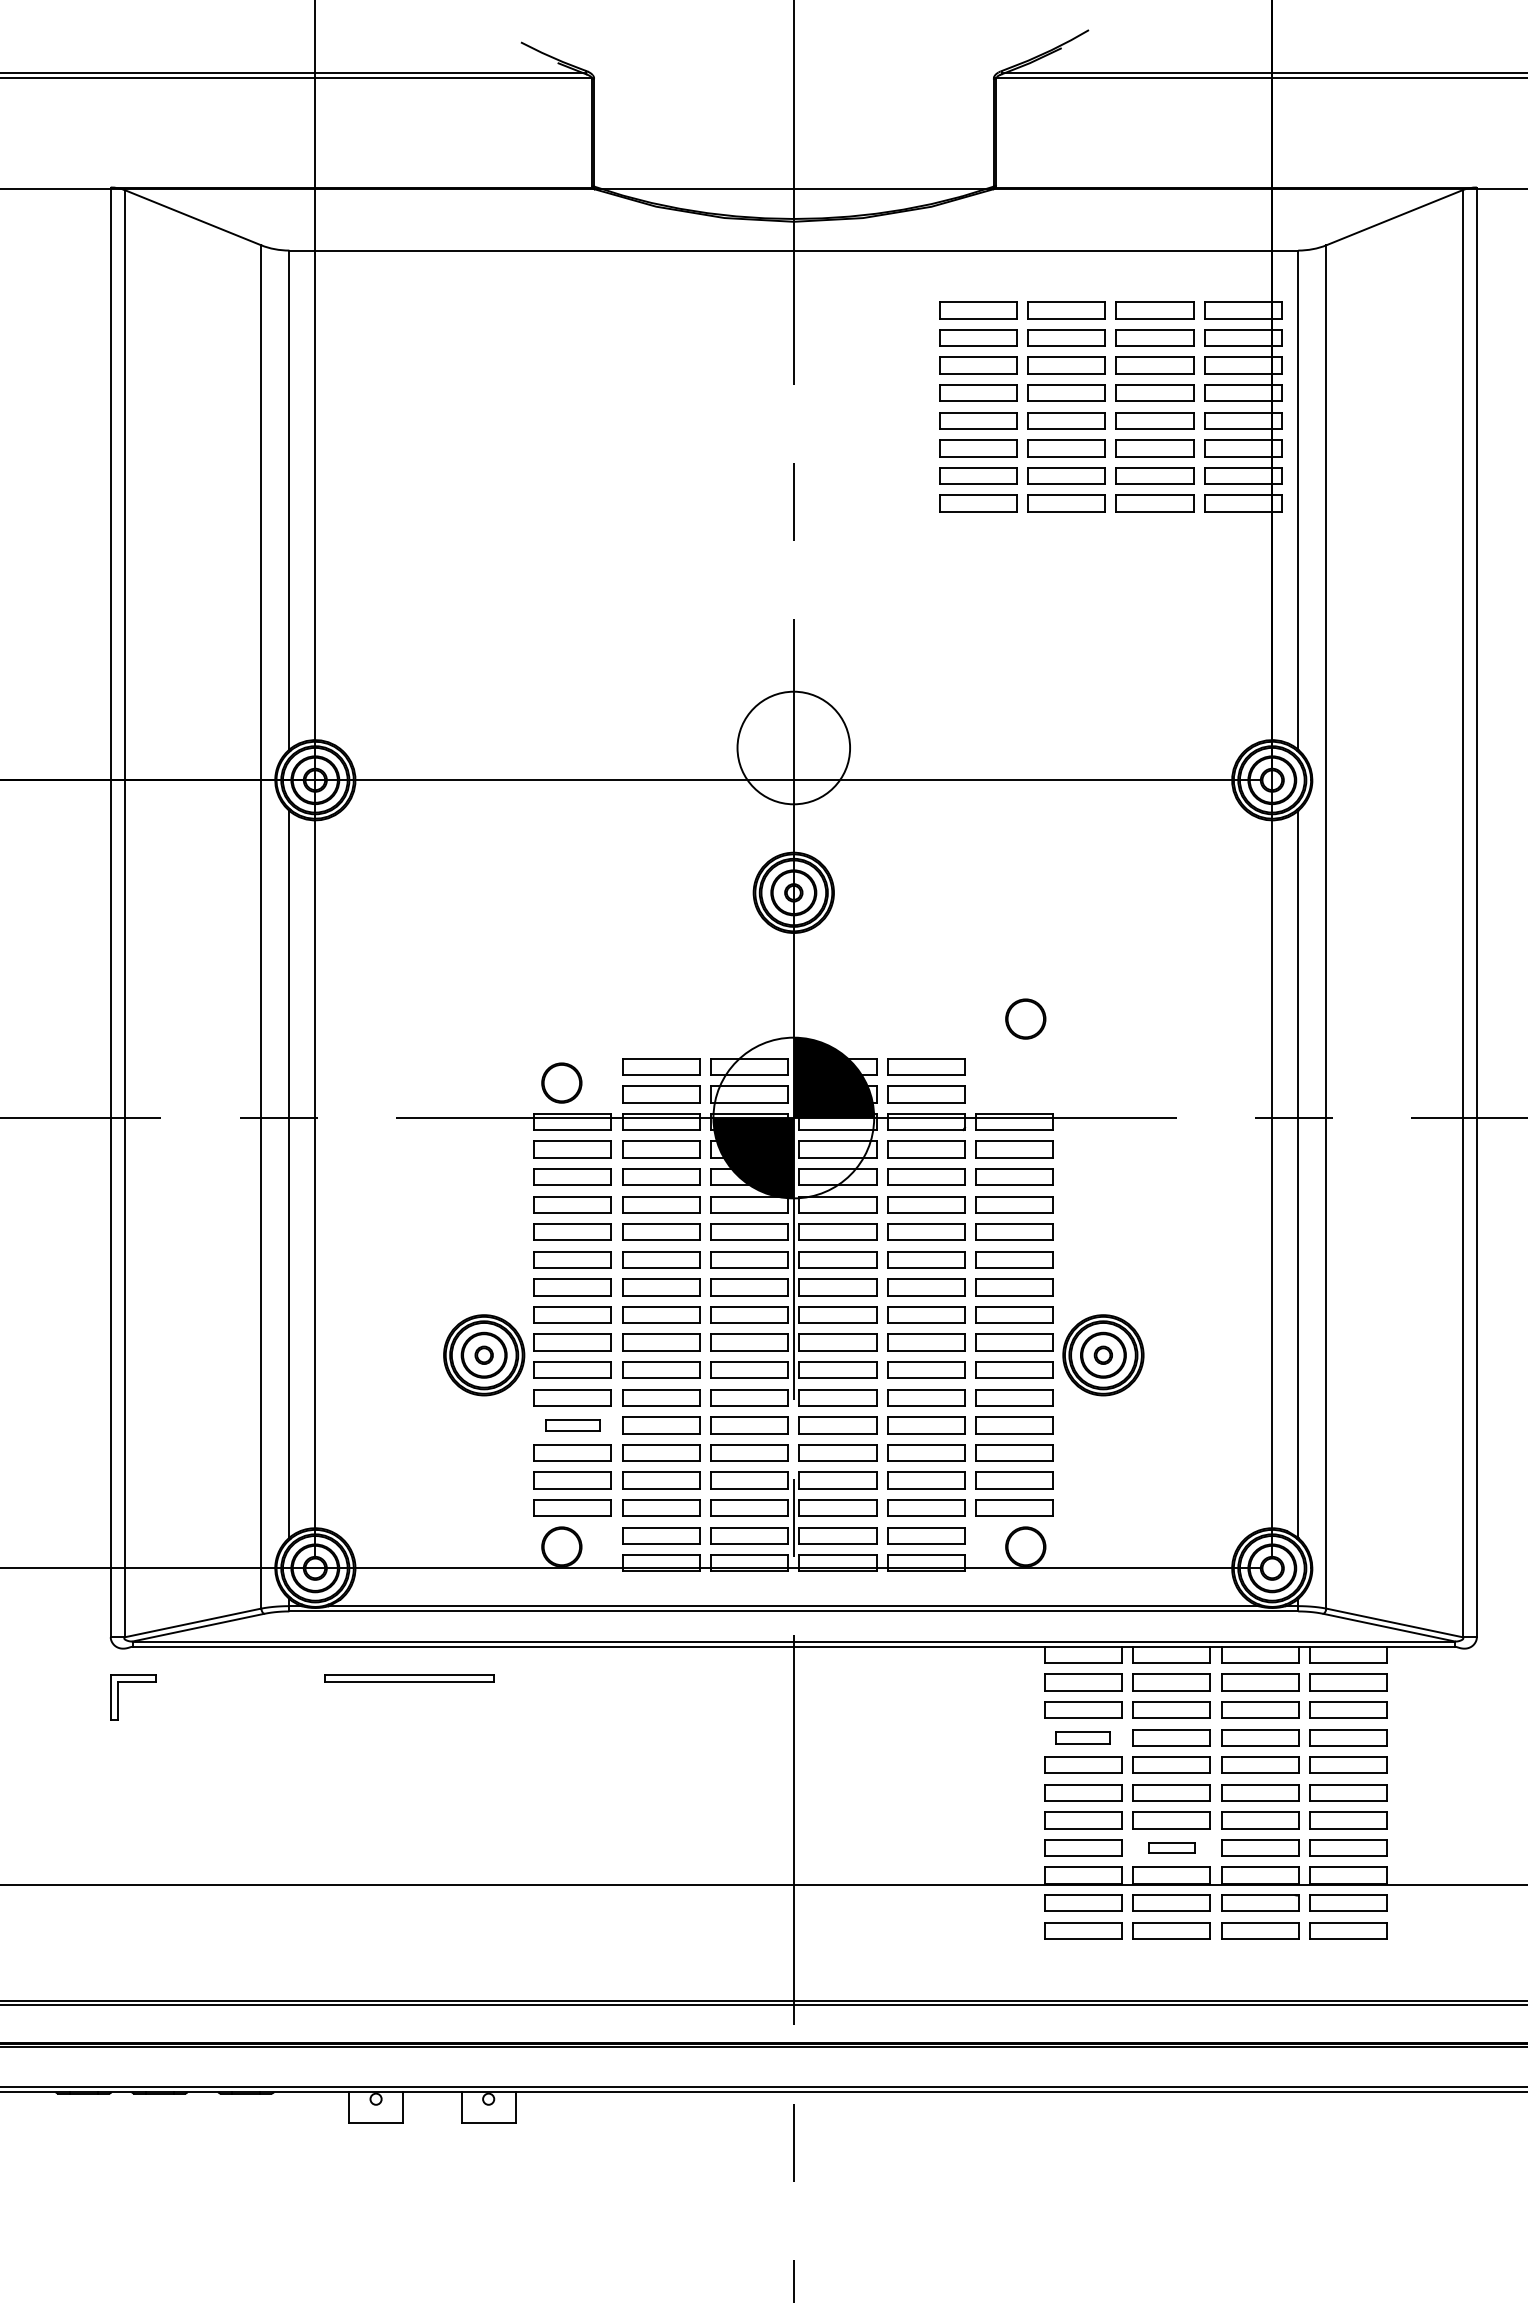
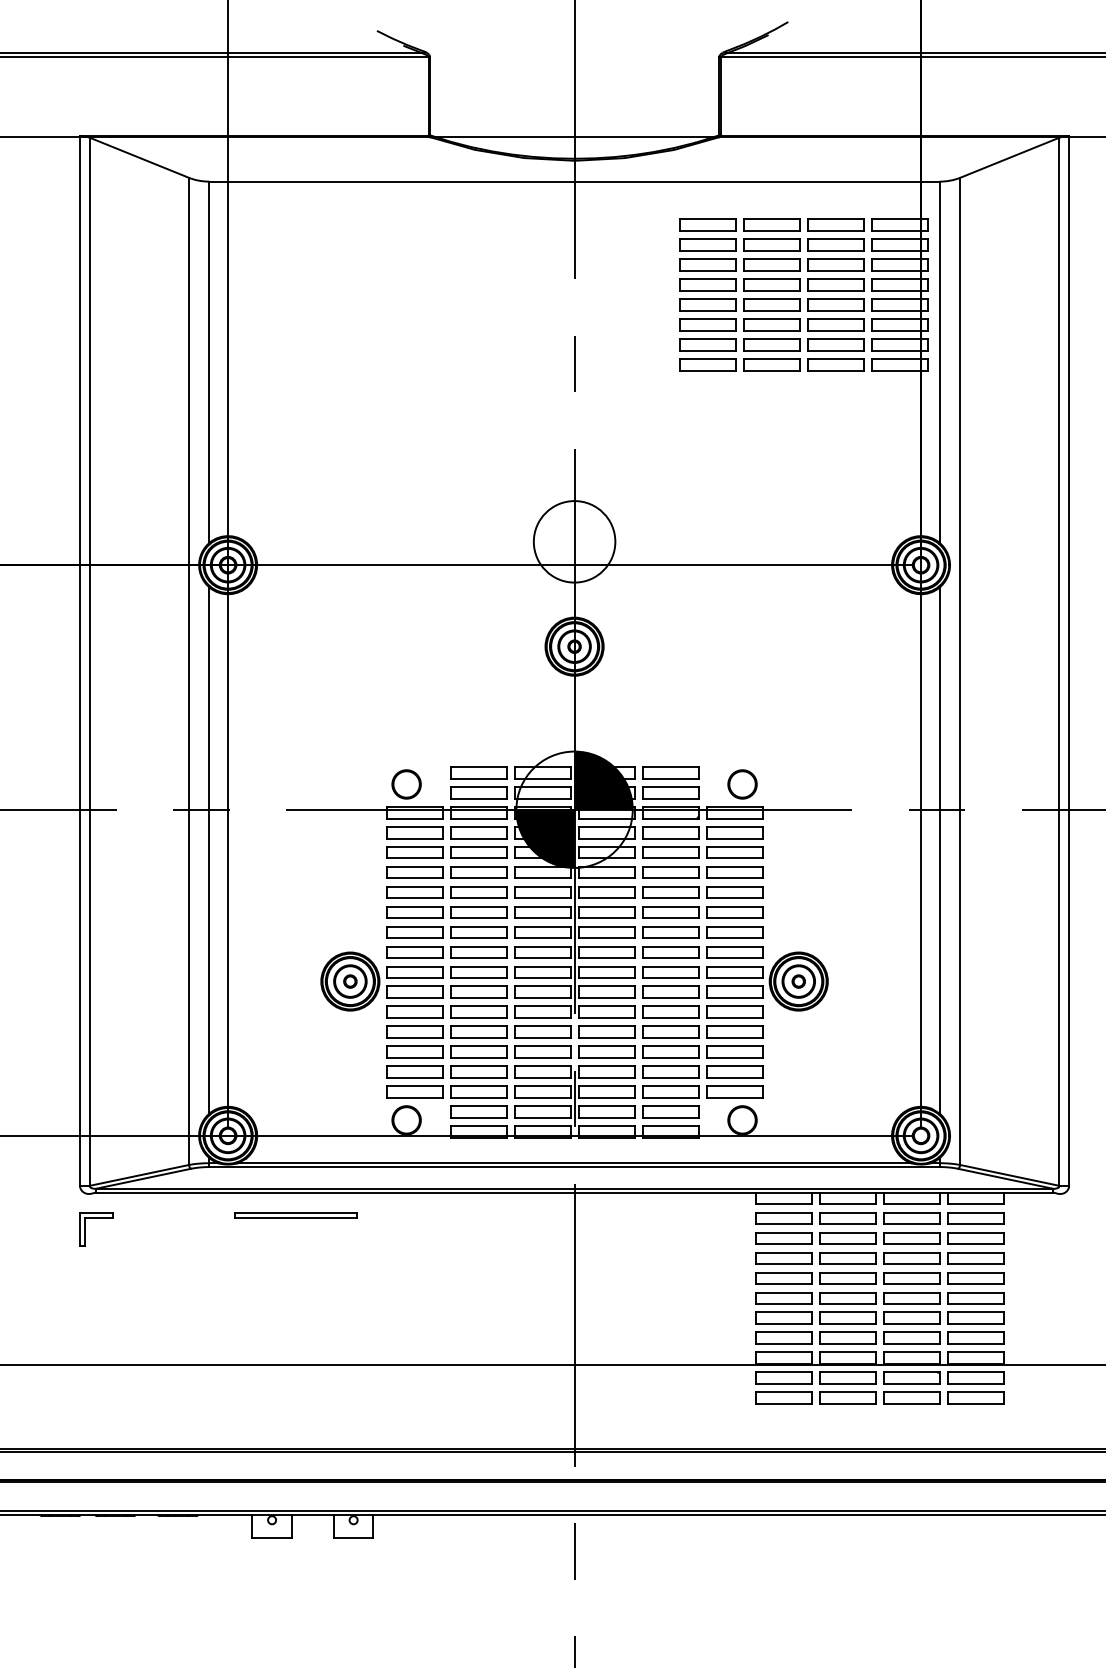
part: (1025, 1018) -> (742, 784), moved
part: (572, 1425) -> (414, 1032), size x1.43
part: (1083, 1737) -> (784, 1258), size x1.43
part: (1171, 1847) -> (848, 1337), size x1.67

